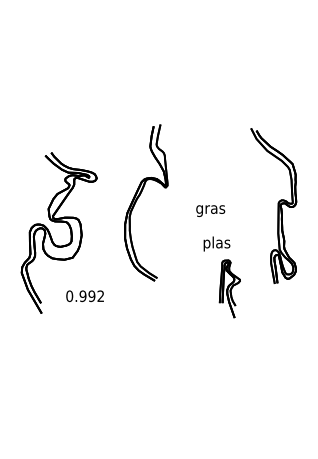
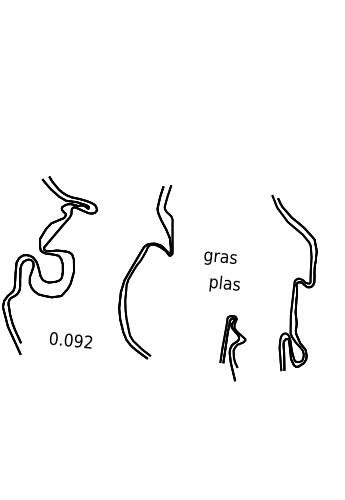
part: (139, 197) -> (139, 264), moved
part: (273, 205) -> (288, 283), moved
text: (216, 243) -> (224, 283), moved
text: (82, 295) -> (68, 339), 0.992 -> 0.092

